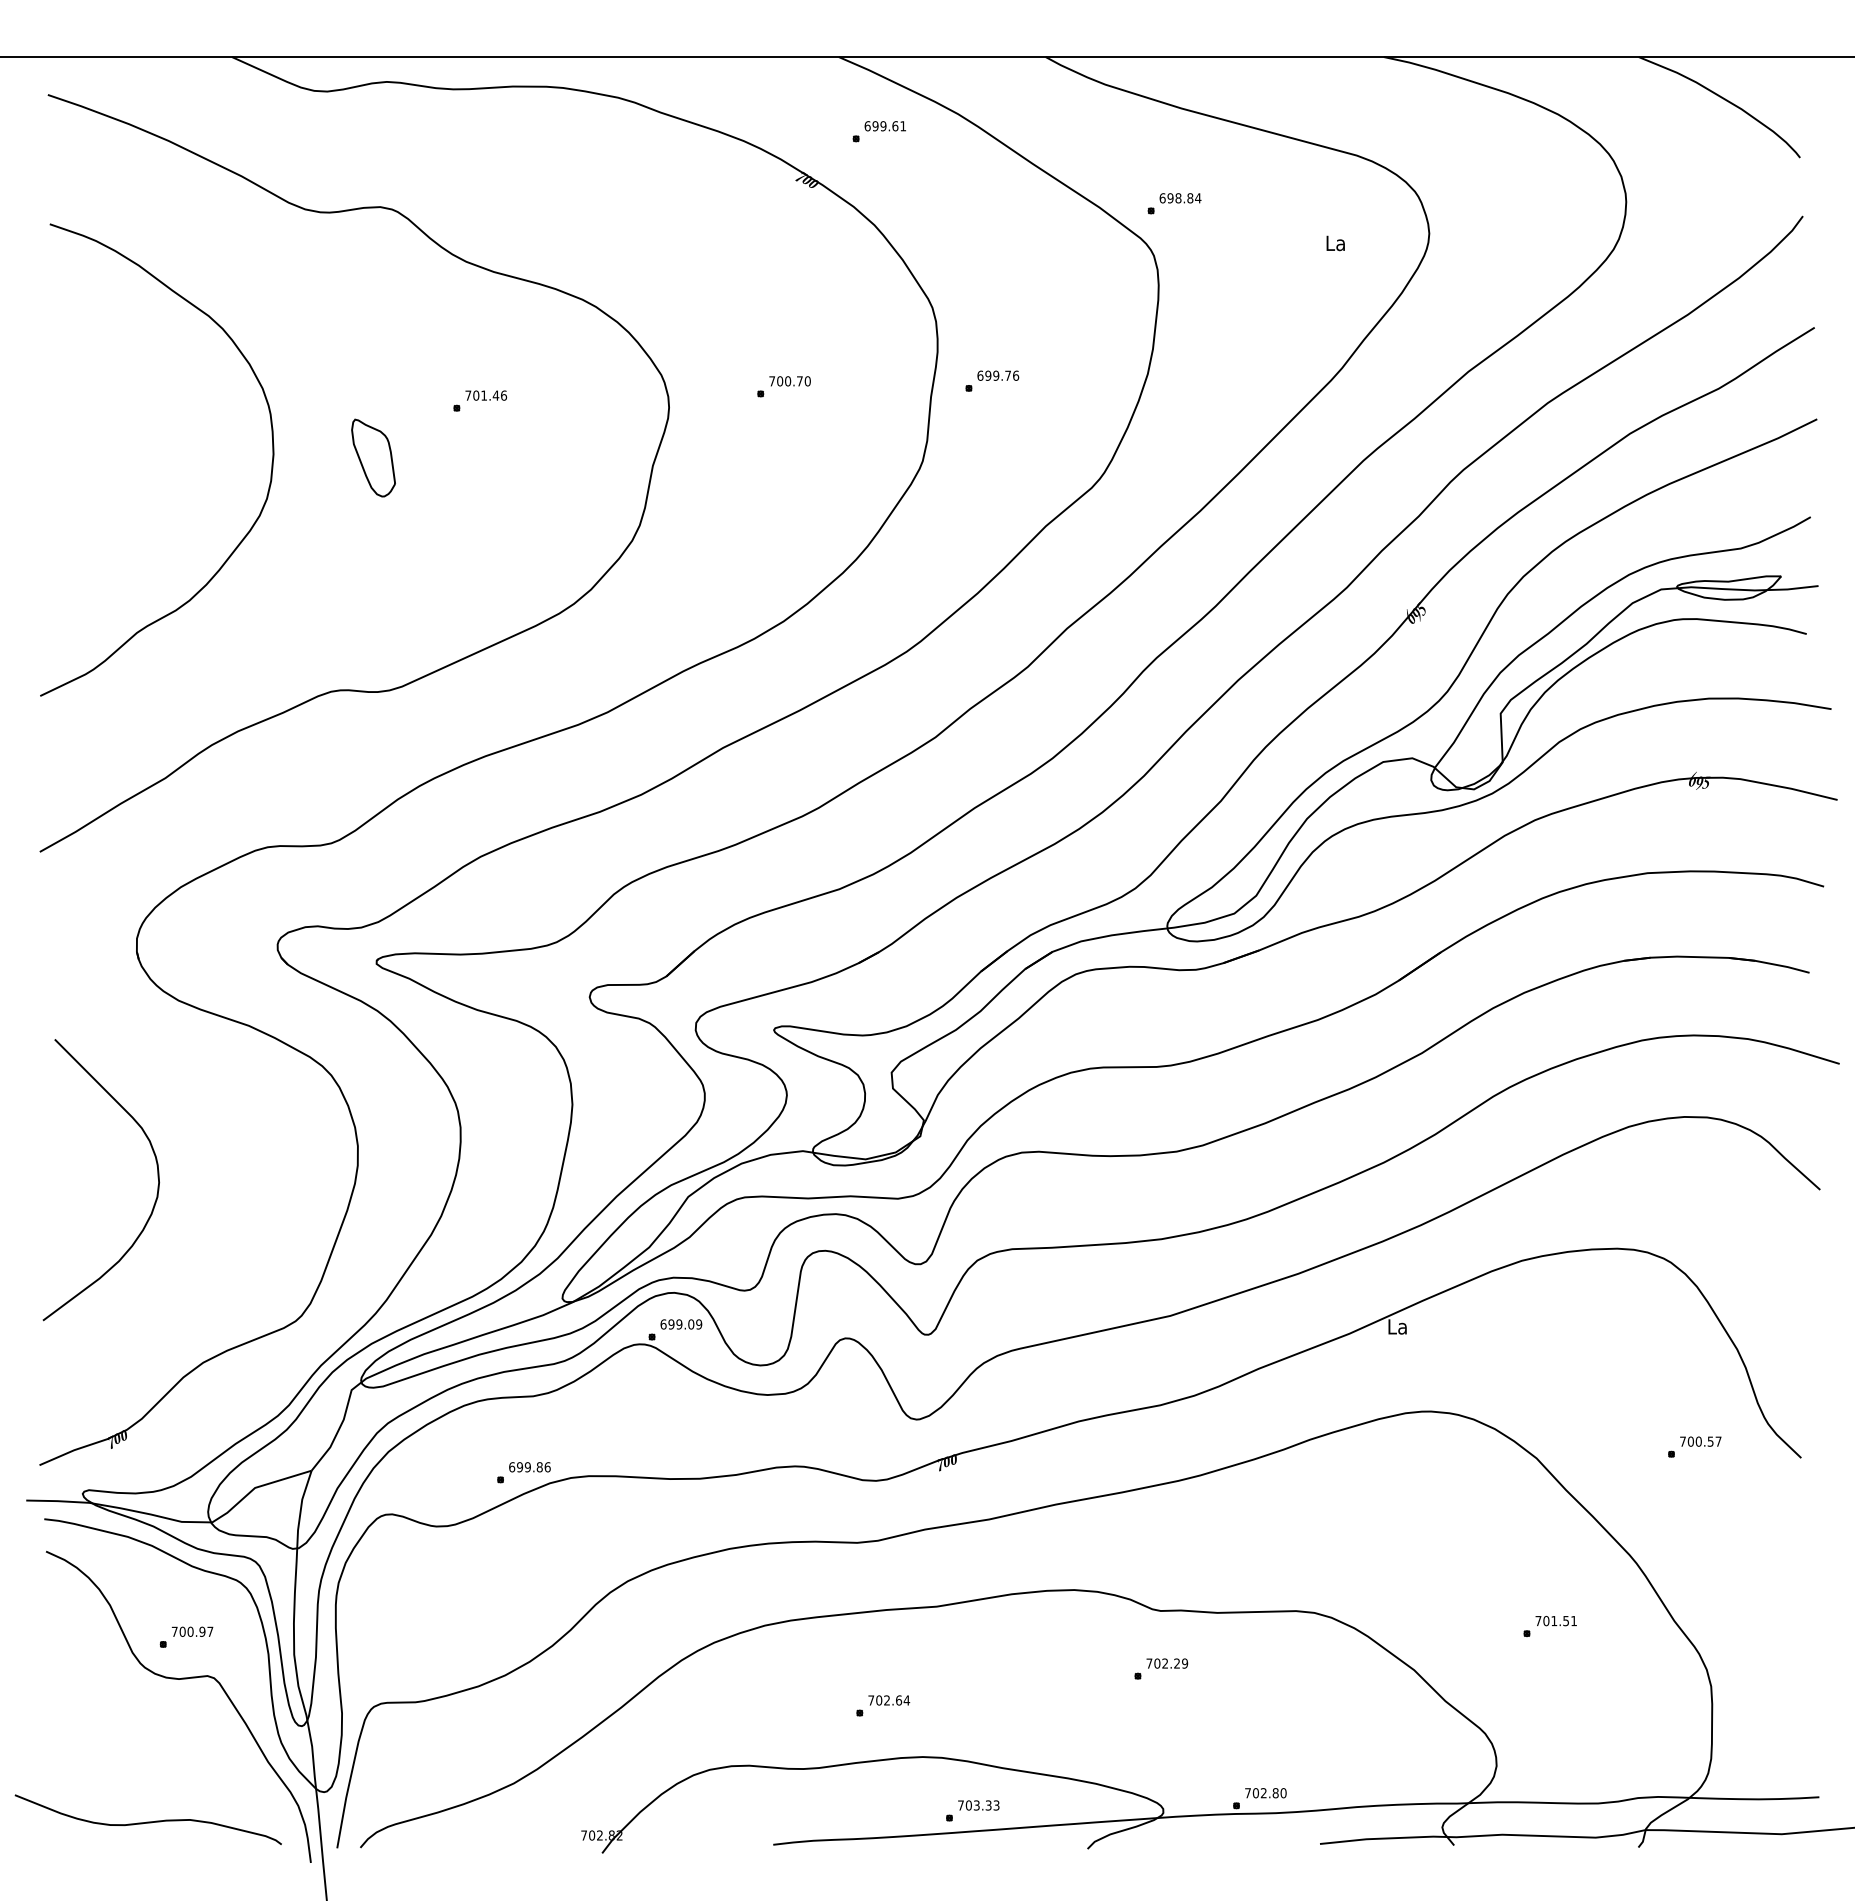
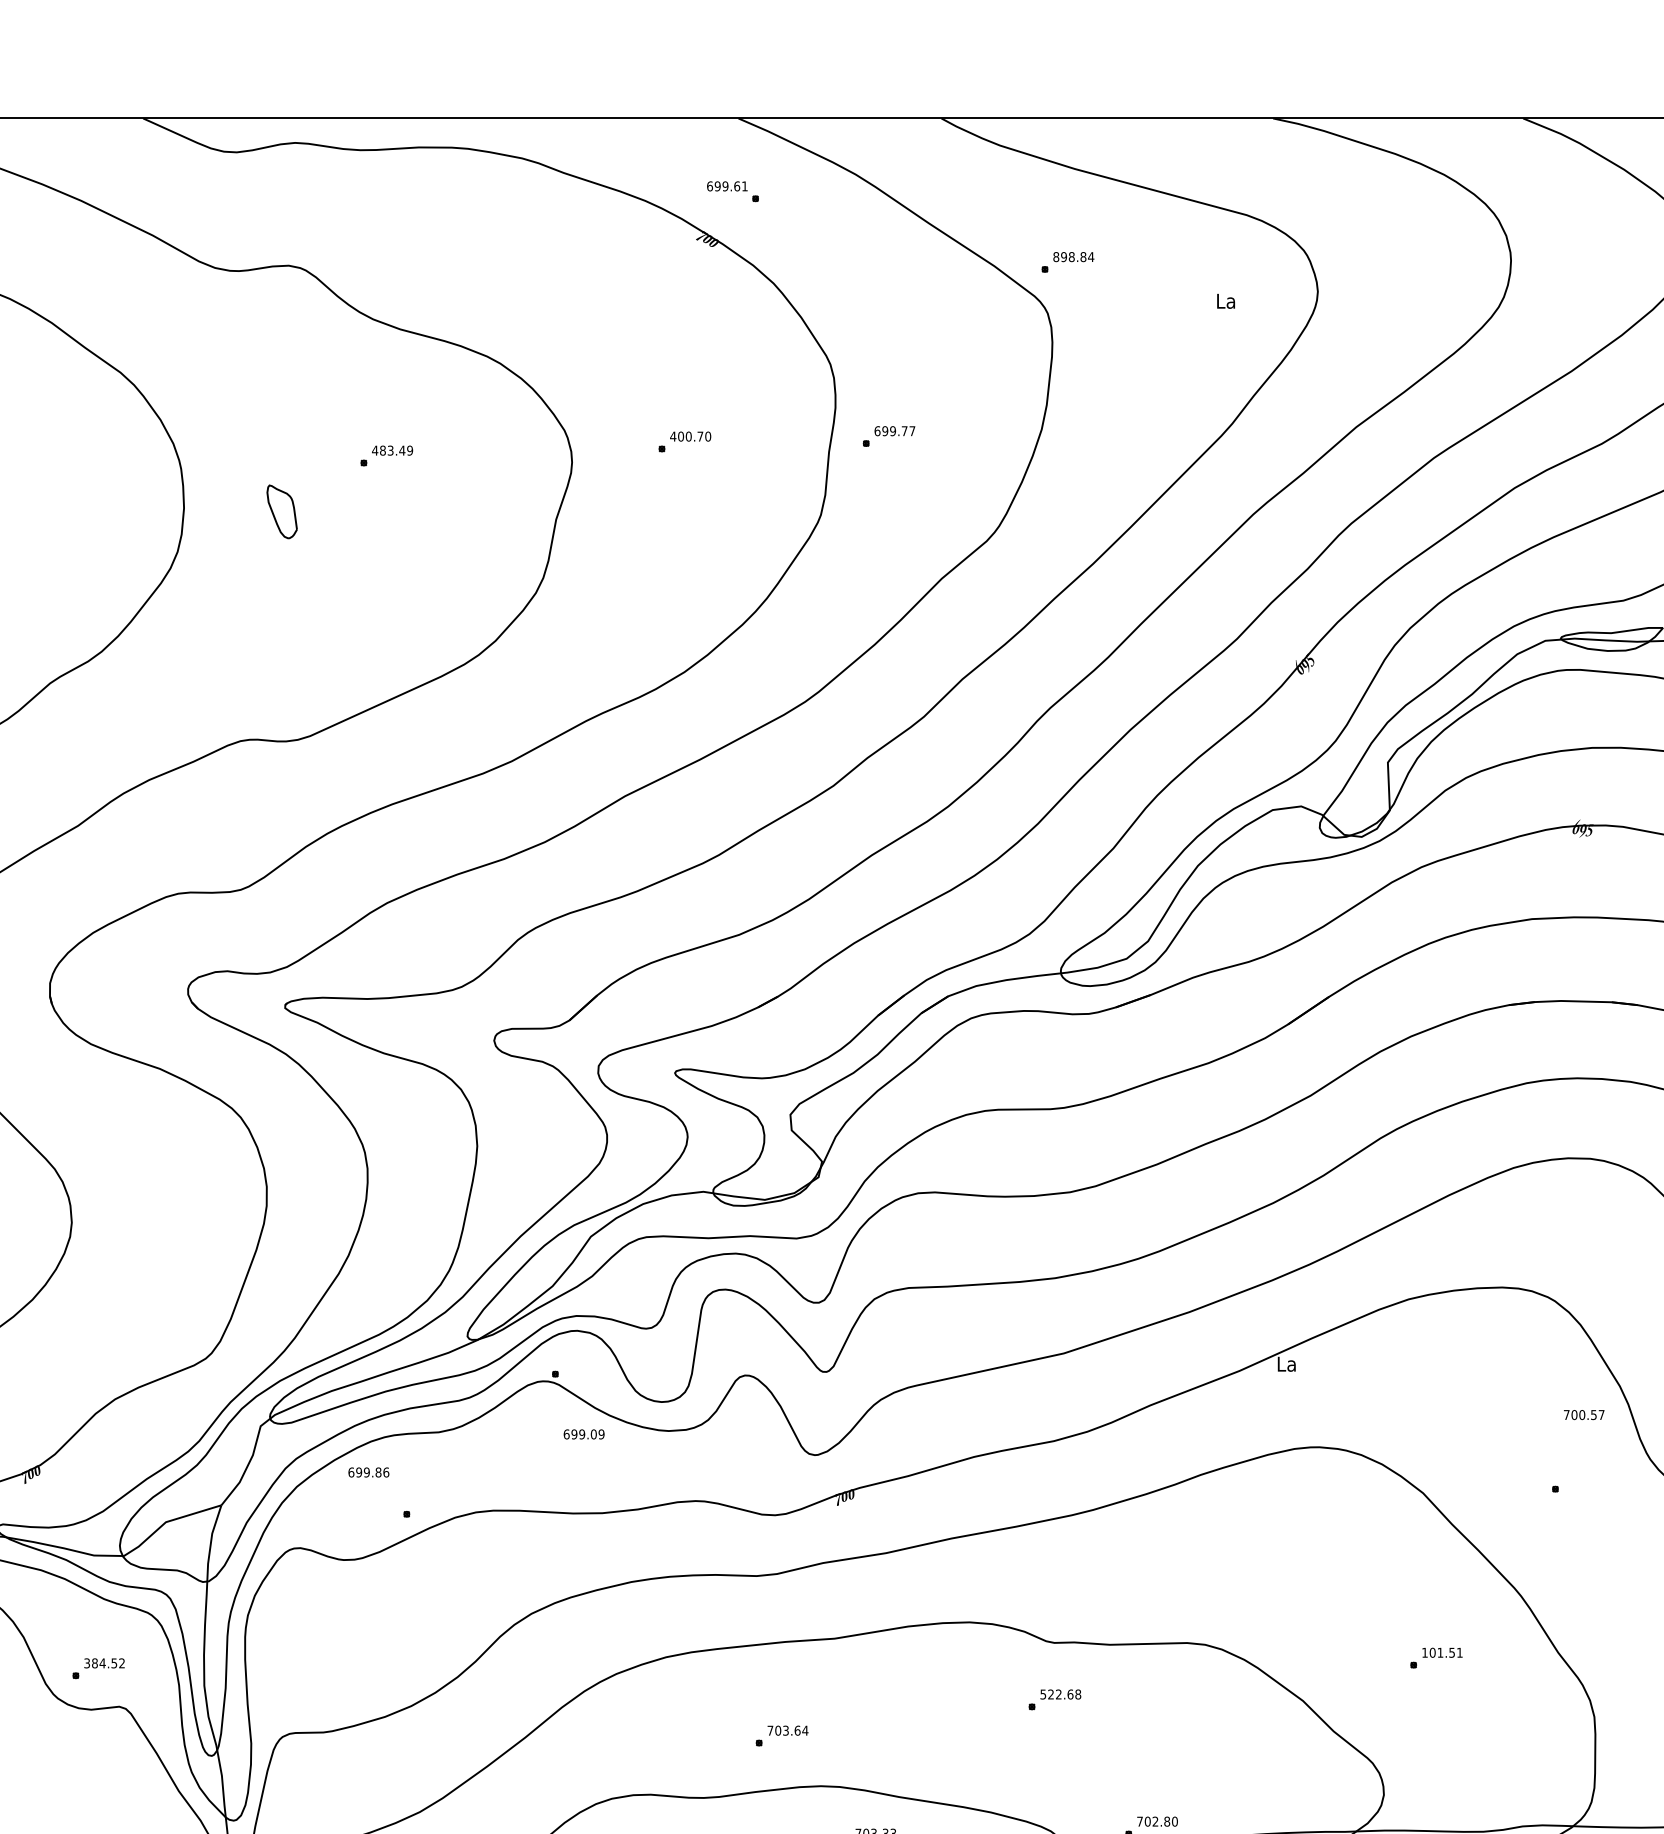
text: (884, 126) -> (726, 186), moved
text: (1162, 198) -> (1056, 257), 698.84 -> 898.84
text: (1016, 375) -> (912, 430), 699.76 -> 699.77
text: (772, 381) -> (673, 436), 700.70 -> 400.70
text: (486, 395) -> (392, 450), 701.46 -> 483.49
part: (373, 457) -> (282, 511), size x0.7
text: (681, 1324) -> (584, 1434), moved
text: (1700, 1441) -> (1583, 1414), moved
text: (529, 1467) -> (368, 1472), moved
text: (1538, 1621) -> (1424, 1653), 701.51 -> 101.51
text: (192, 1631) -> (104, 1663), 700.97 -> 384.52
text: (1167, 1663) -> (1061, 1694), 702.29 -> 522.68
text: (886, 1700) -> (785, 1730), 702.64 -> 703.64

